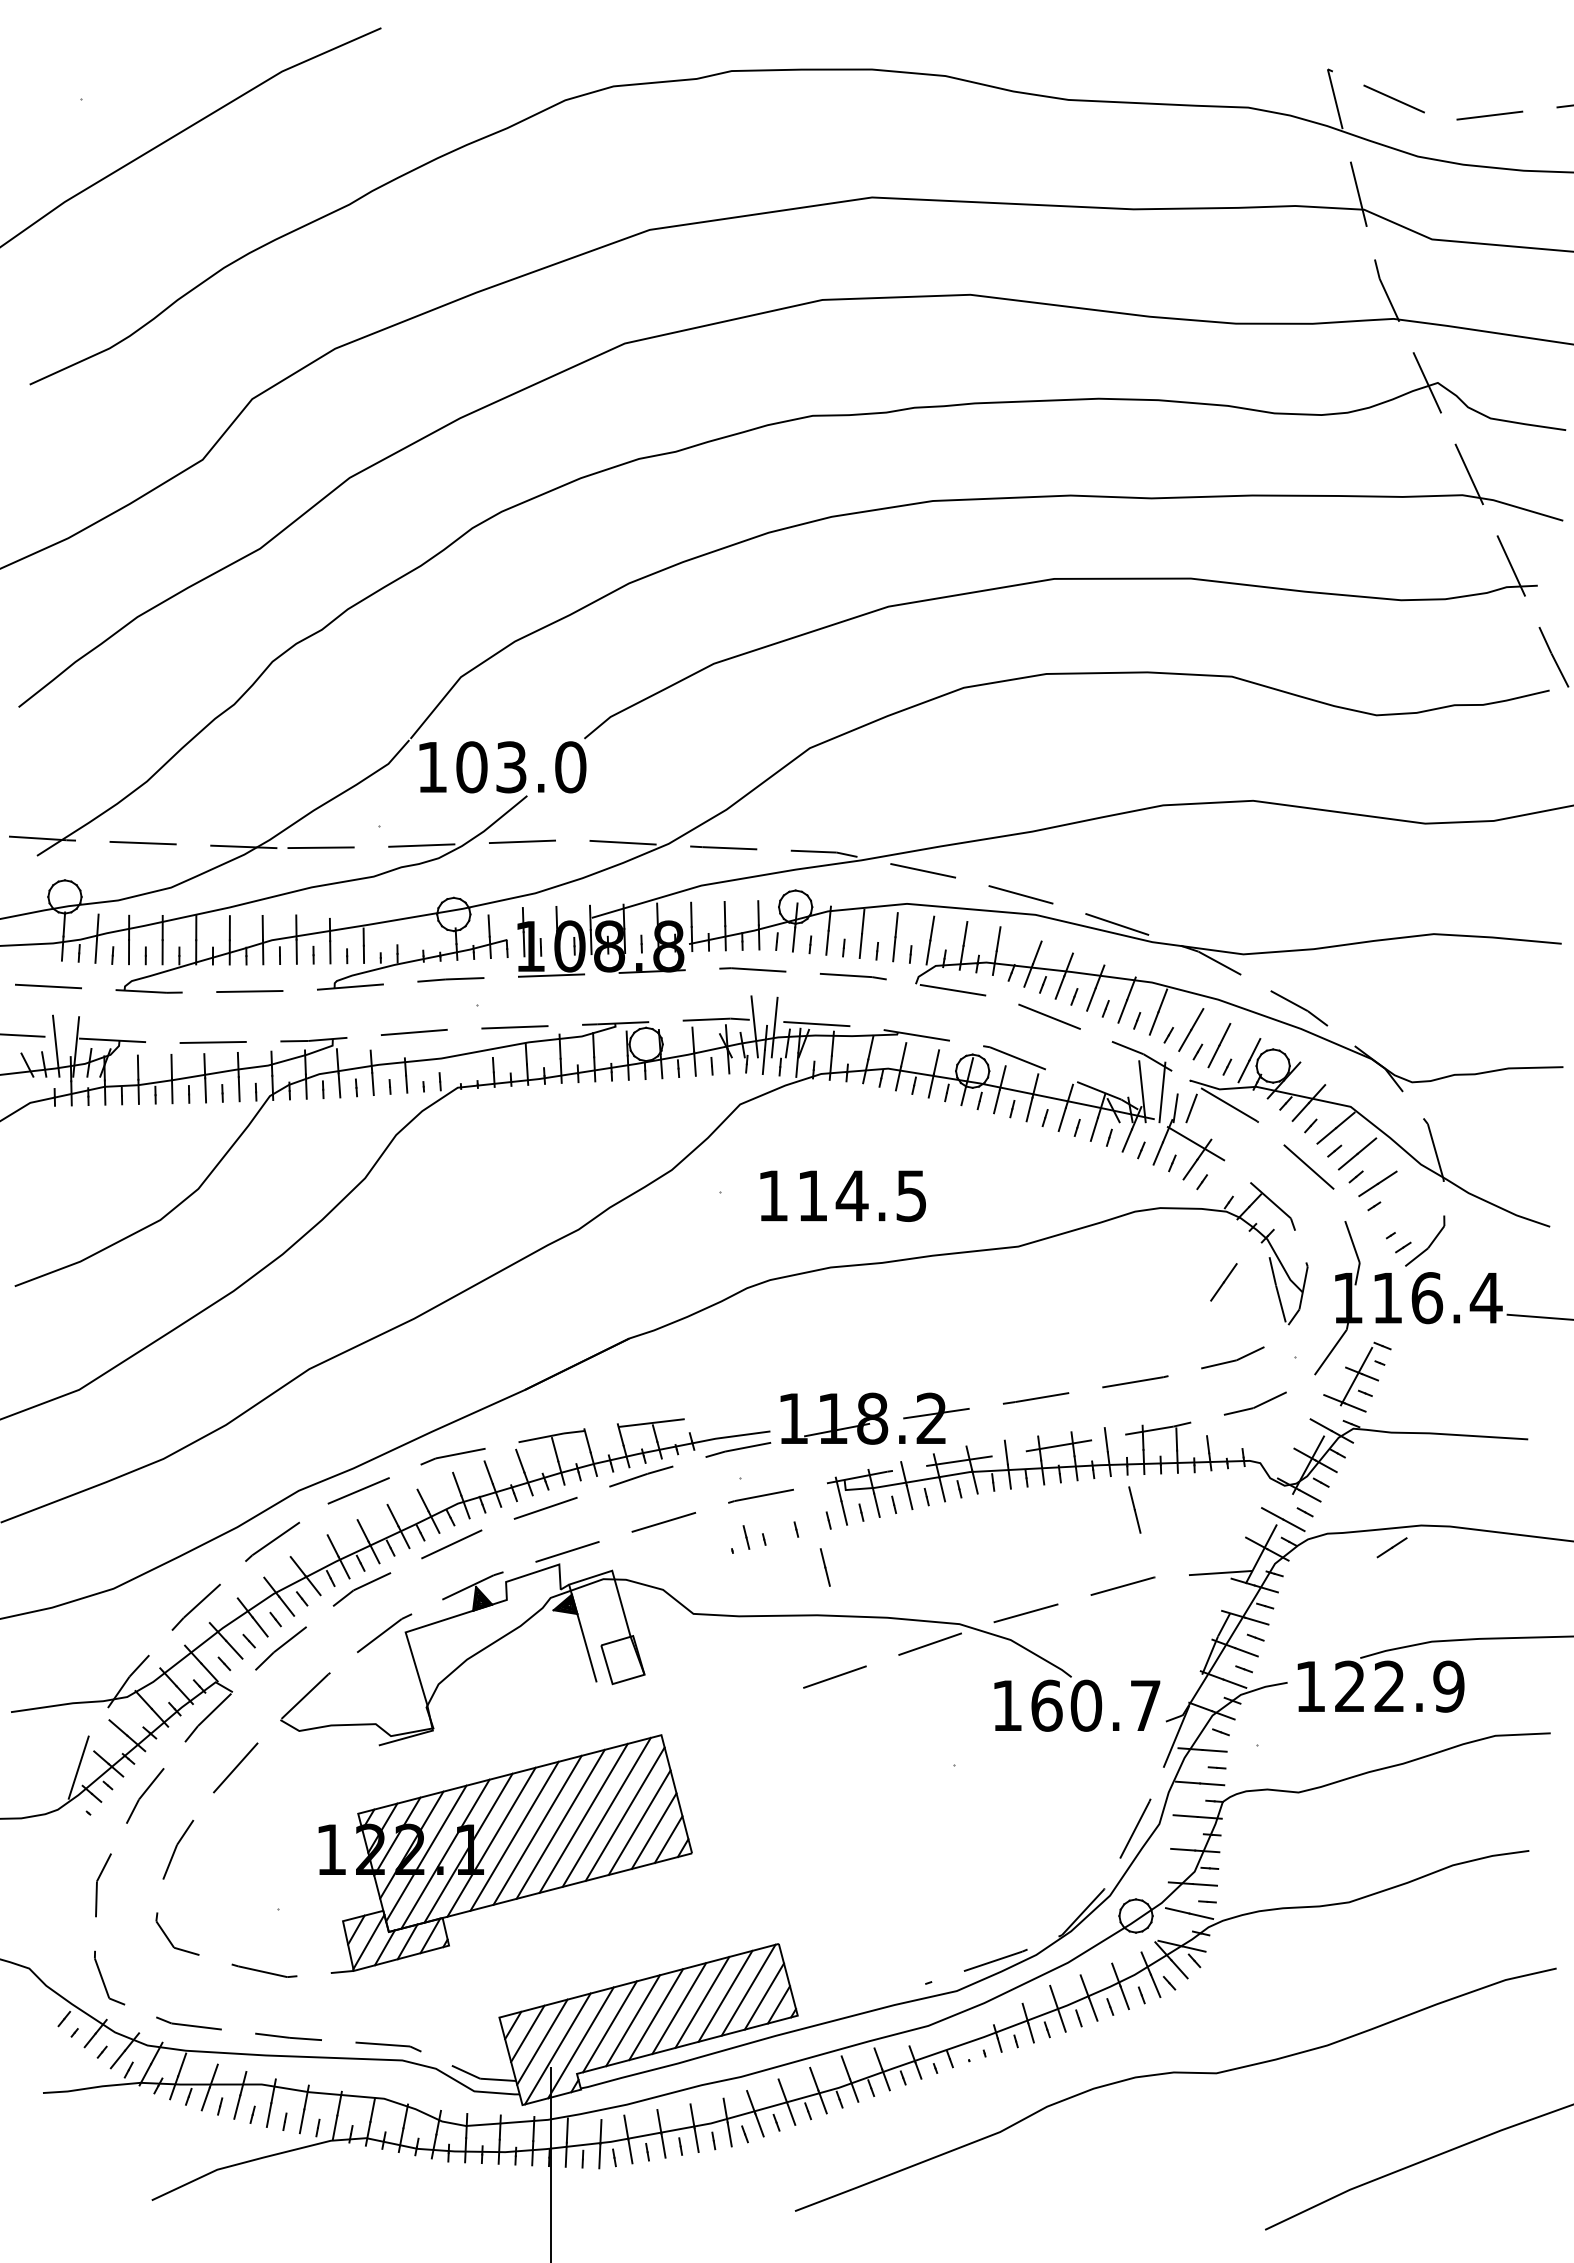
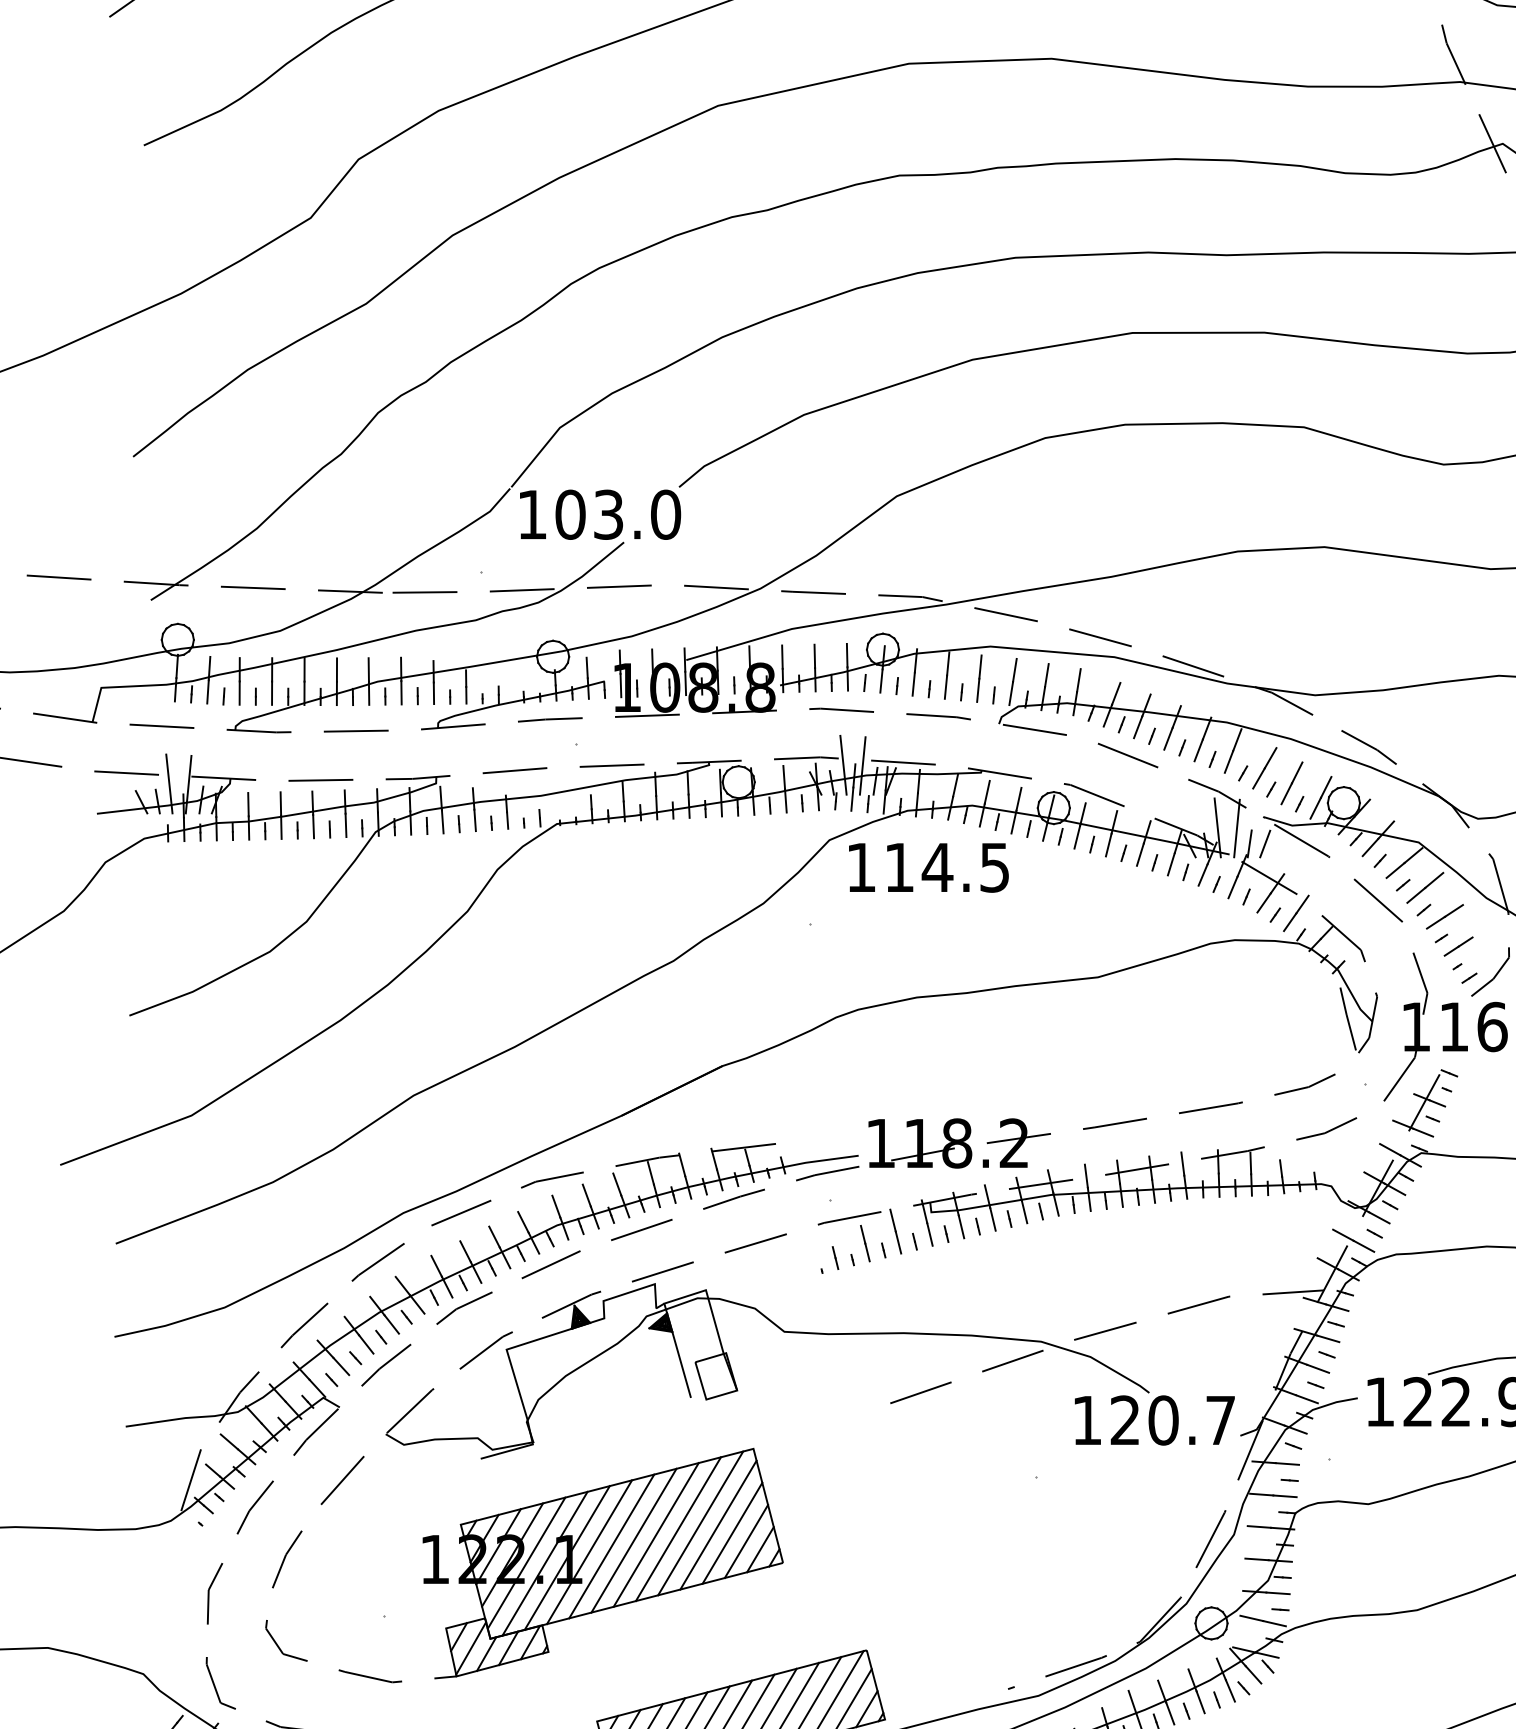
text: (842, 1195) -> (928, 867), moved
line: (1223, 1282) -> (1295, 913), moved
line: (1134, 1509) -> (895, 1231), moved
line: (1391, 1547) -> (1458, 946), moved
line: (824, 1567) -> (864, 1243), moved
text: (1046, 1705) -> (1125, 1420), 160.7 -> 120.7

